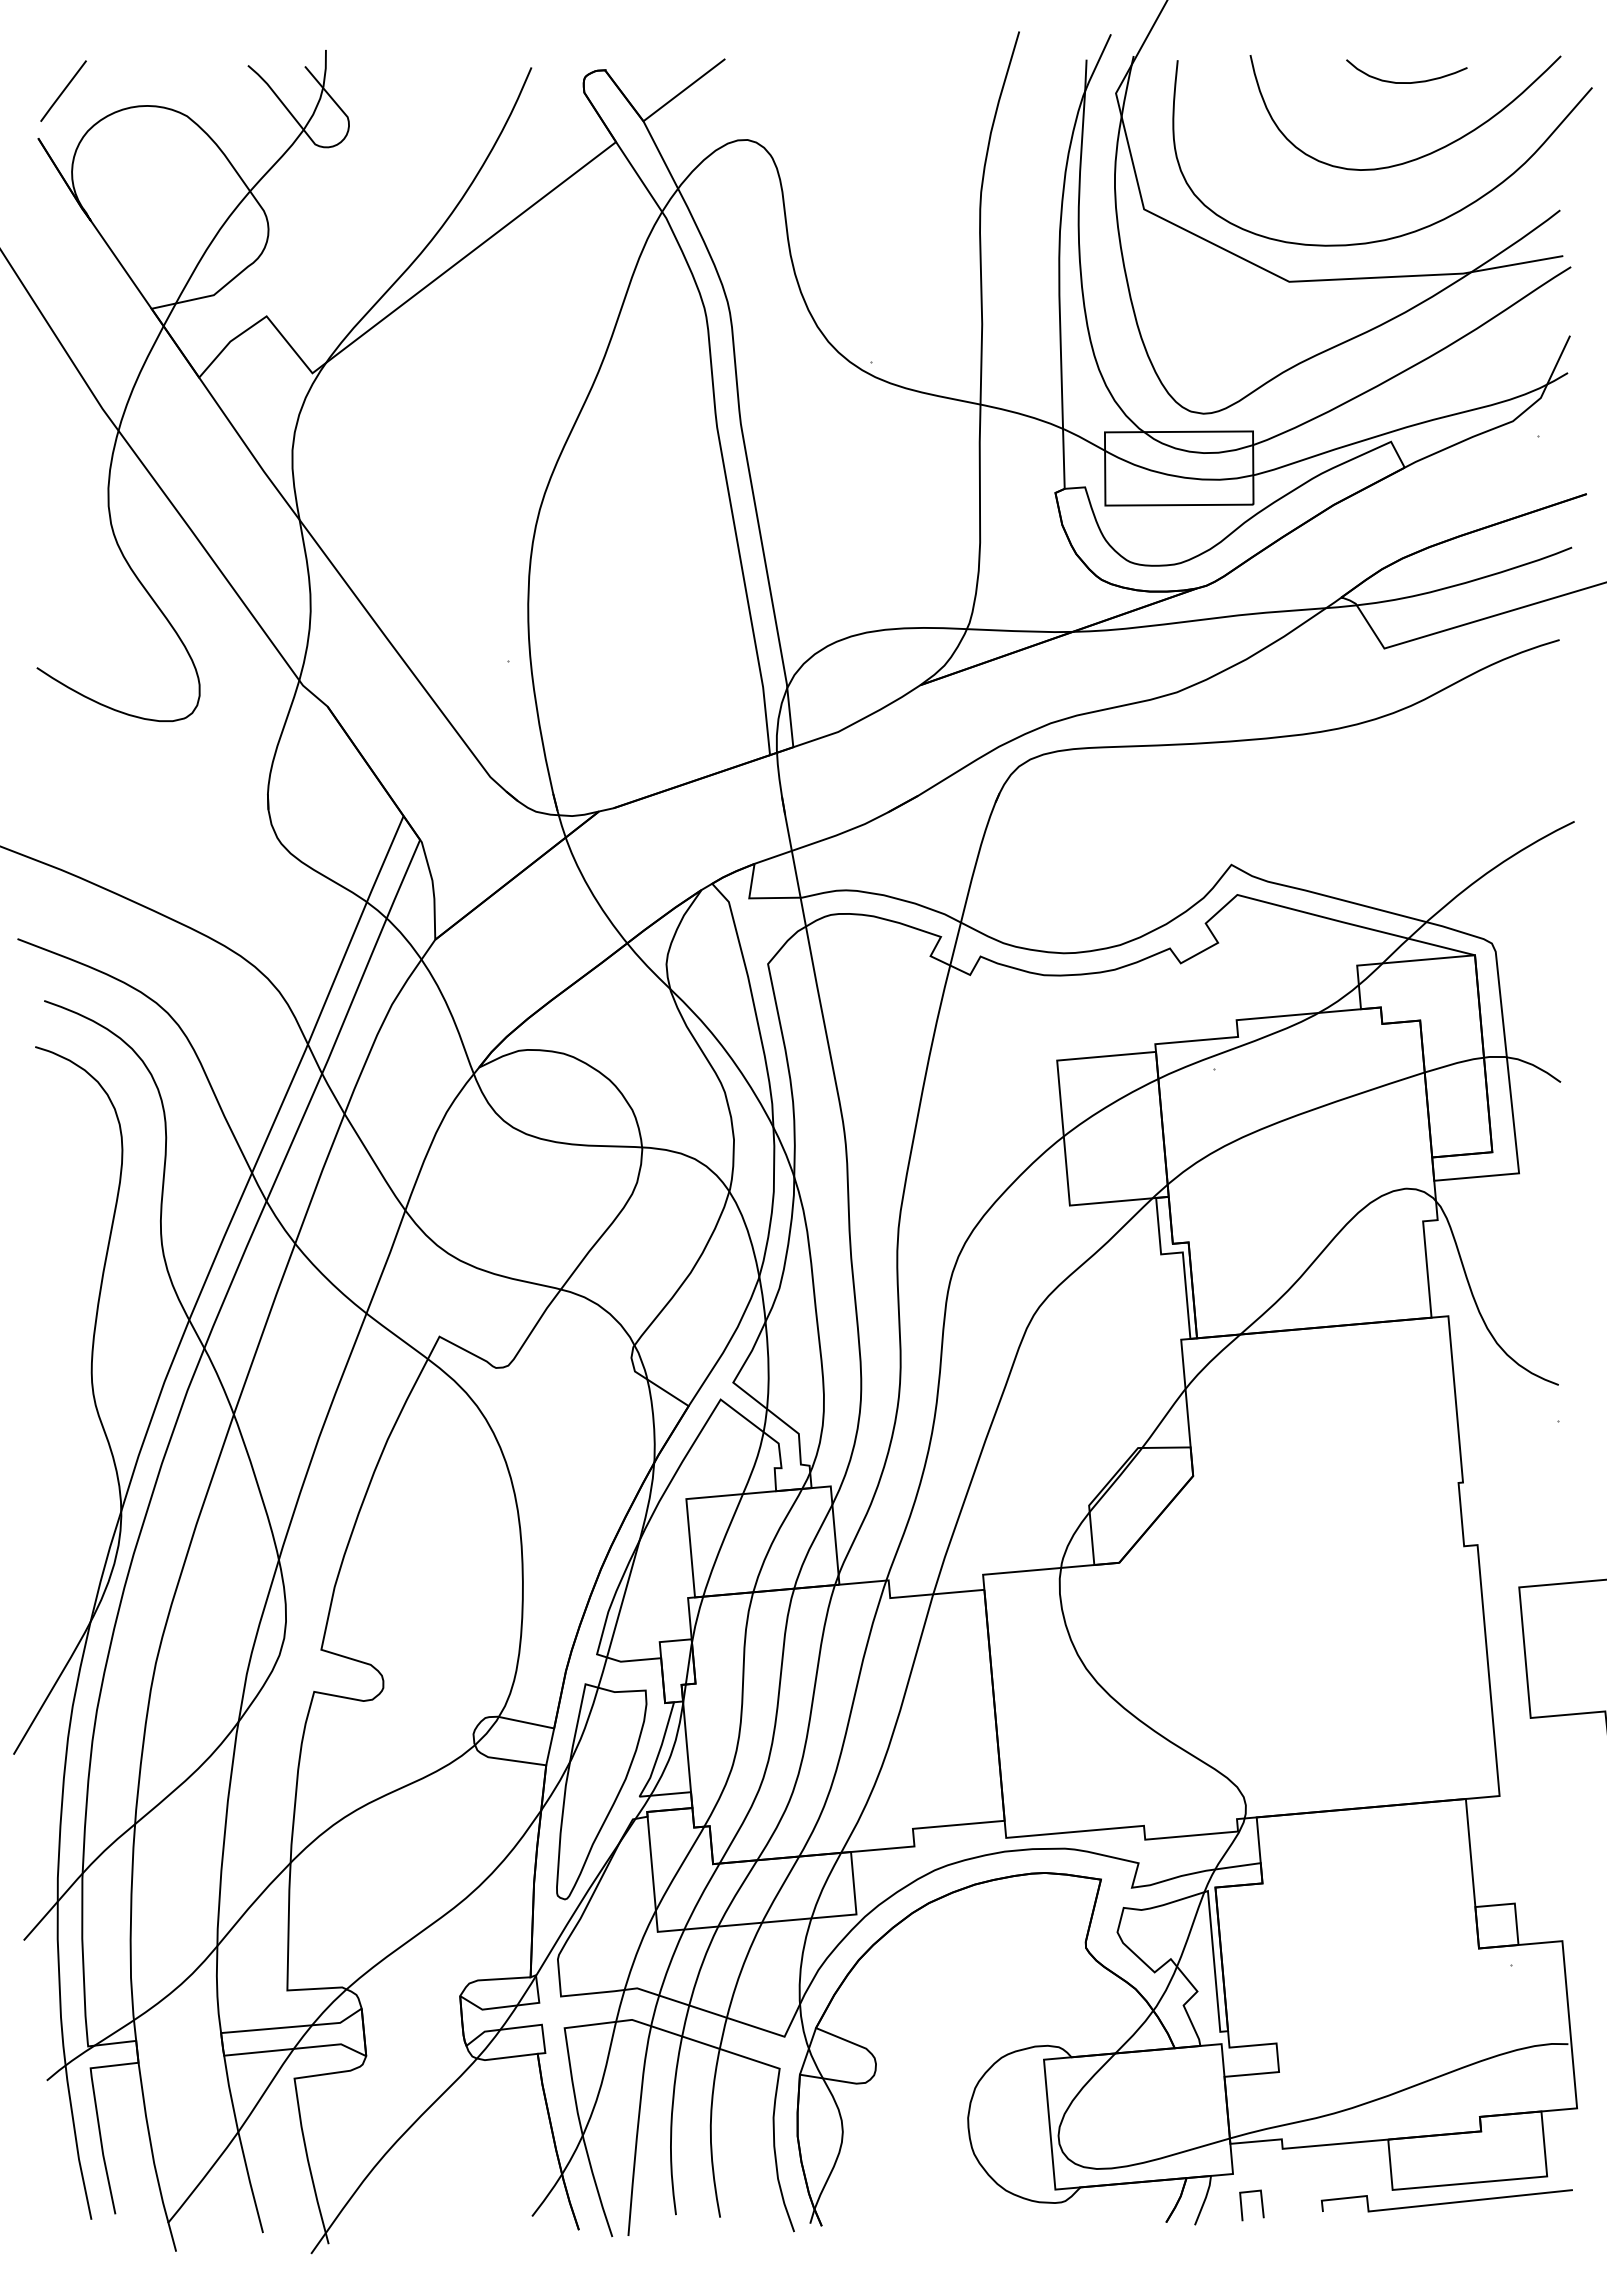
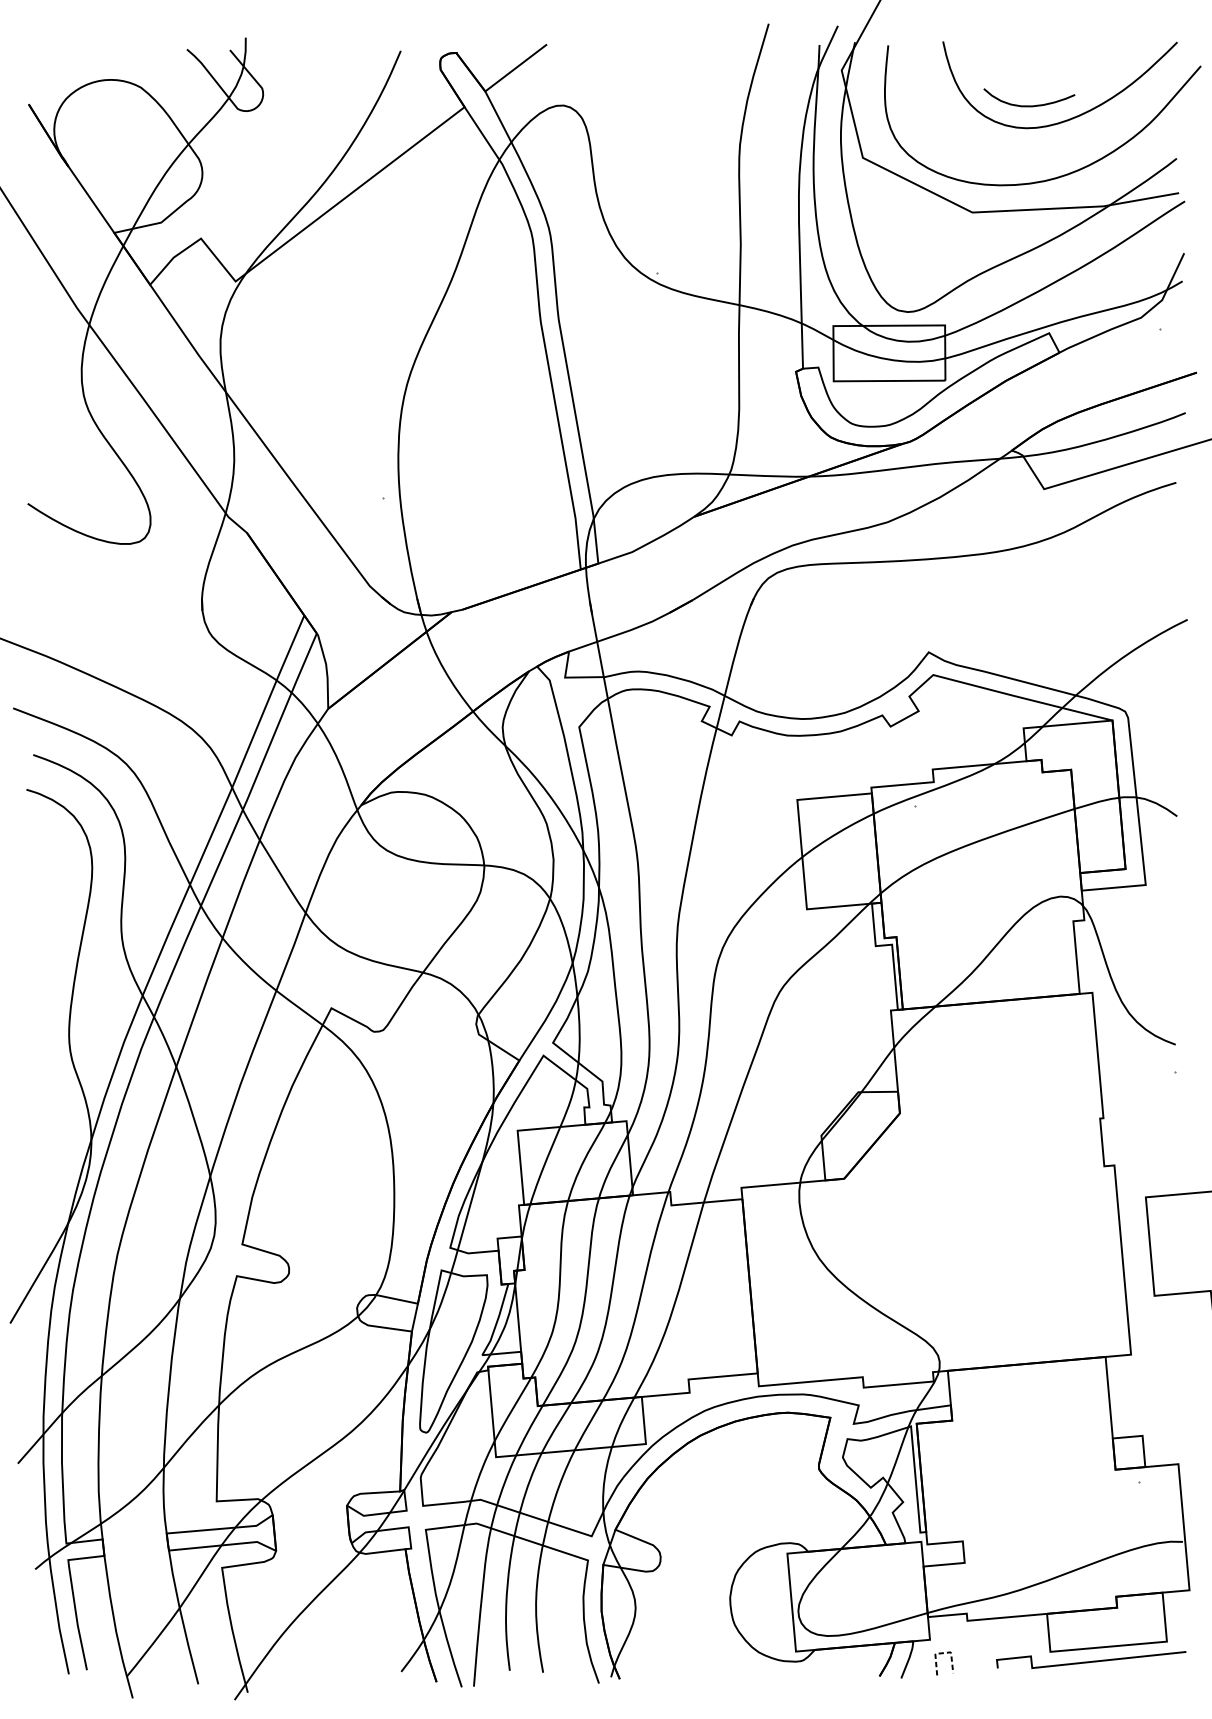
curve: (1406, 82) -> (1029, 105), moved
line: (63, 90) -> (47, 68), removed
line: (1250, 2191) -> (943, 1653), solid -> dashed

